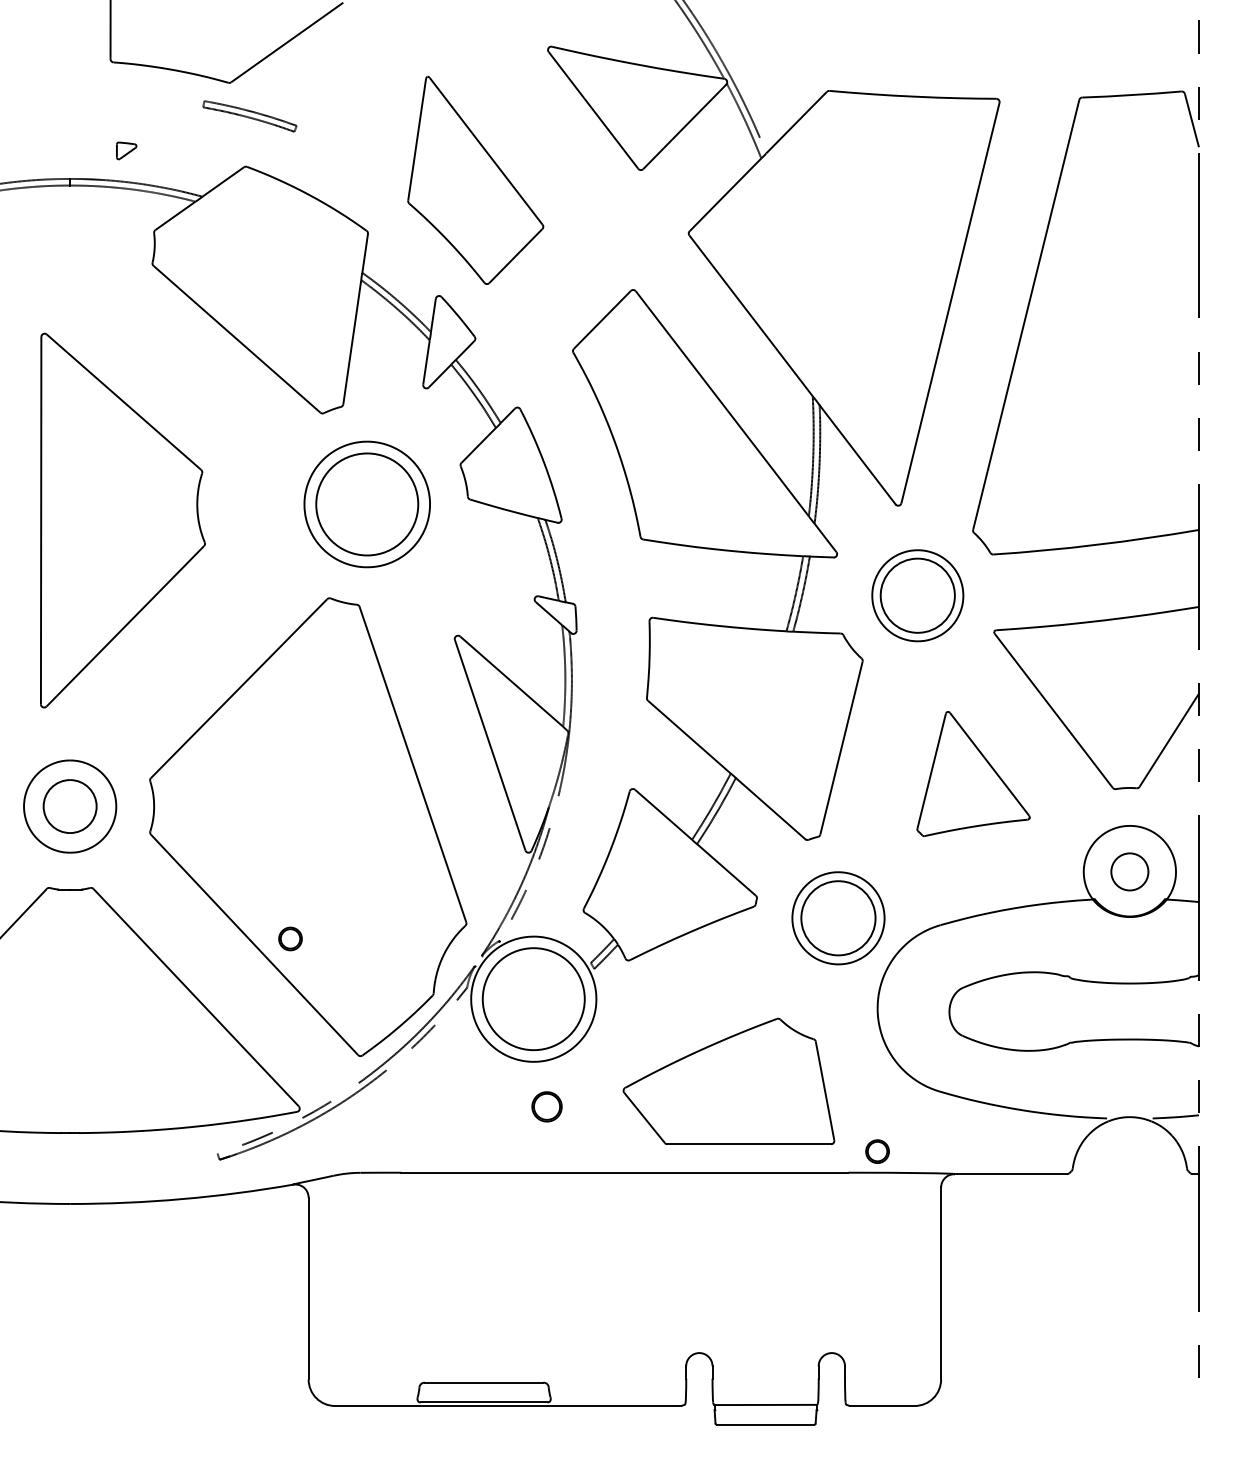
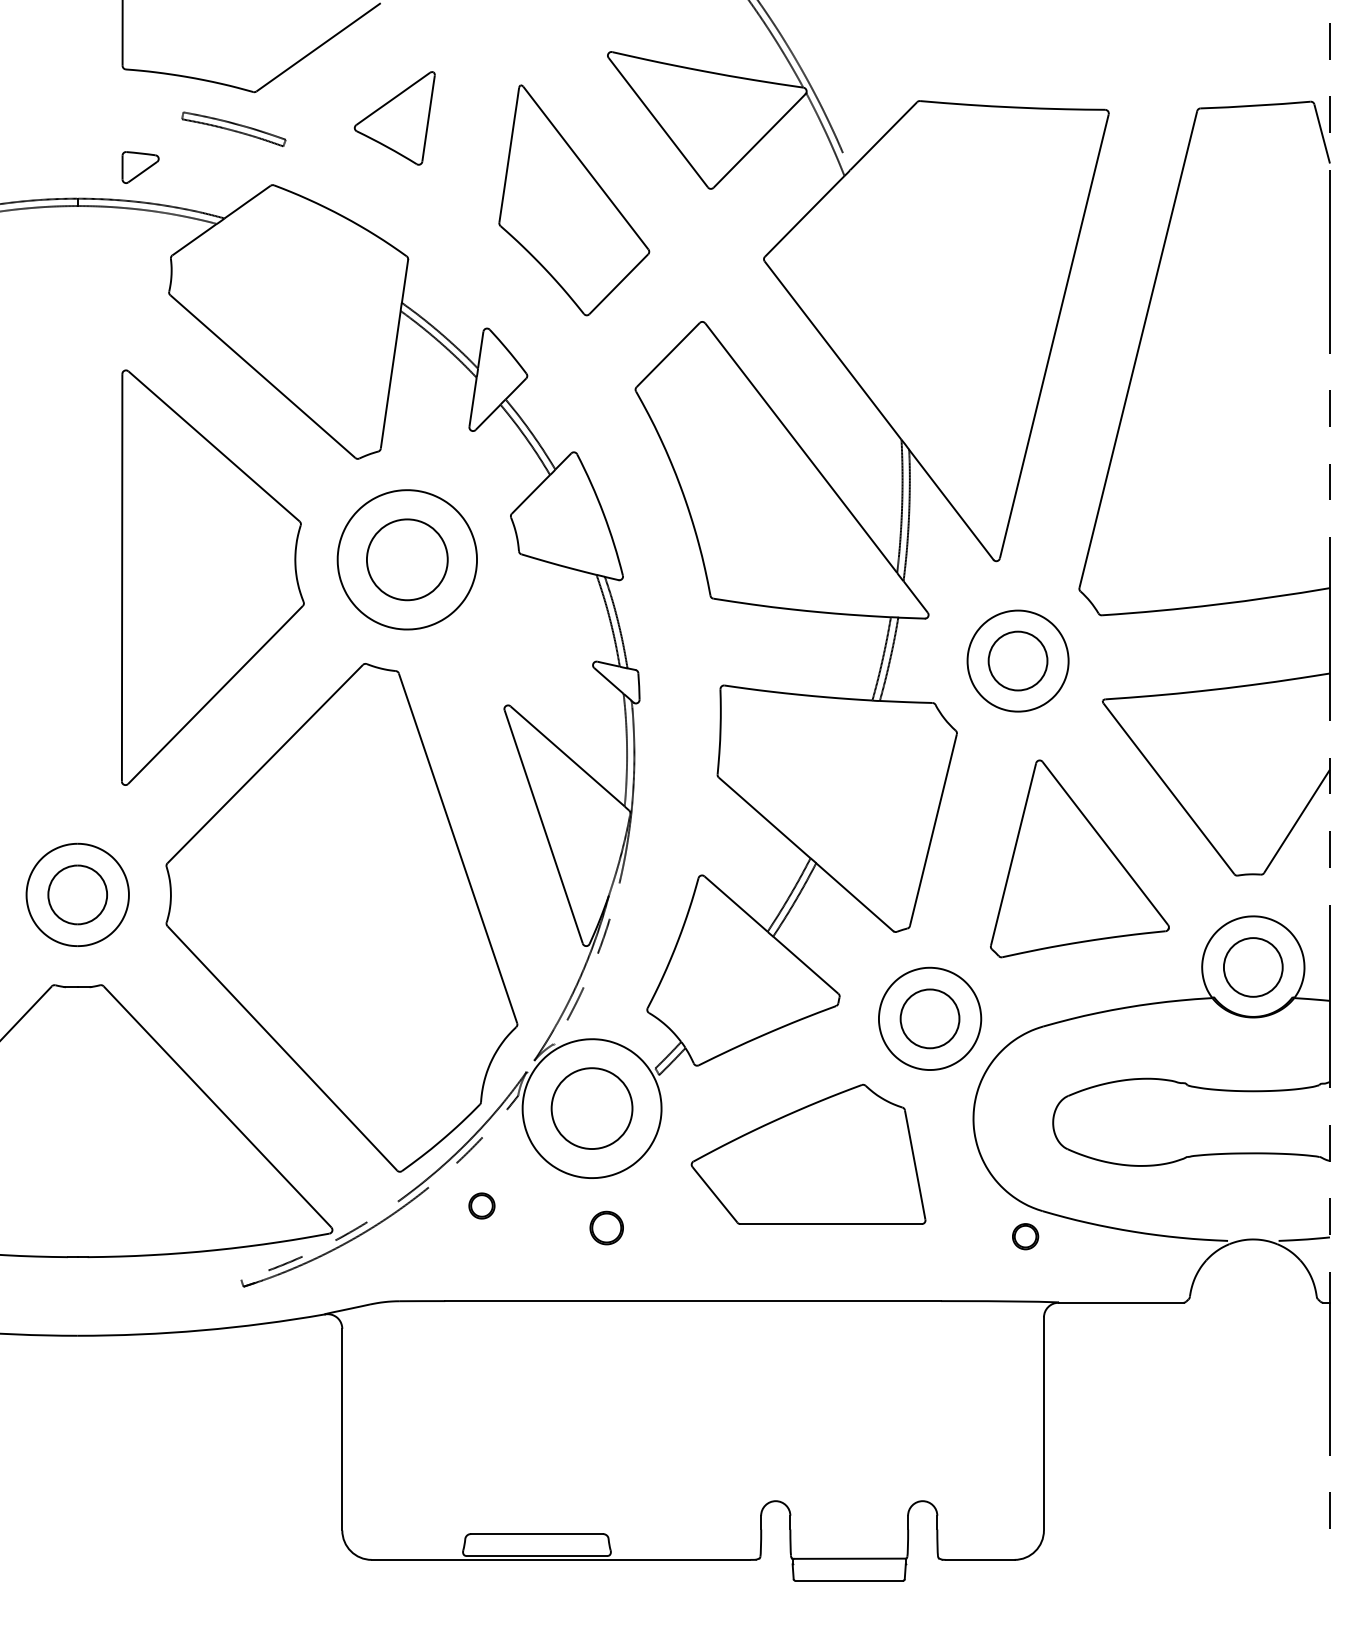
part: (355, 106) -> (394, 118), added
part: (249, 116) -> (233, 129), moved
part: (126, 150) -> (140, 167), size x1.67
part: (475, 180) -> (574, 200), moved
circle: (366, 504) -> (406, 559), size x0.71
part: (122, 520) -> (212, 577), moved
circle: (917, 595) -> (1017, 660), size x0.71
part: (973, 773) -> (1079, 858), size x1.43
circle: (1129, 871) -> (1252, 966), size x1.43
circle: (837, 917) -> (928, 1018), size x0.71
part: (290, 938) -> (481, 1205), moved
circle: (533, 998) -> (591, 1107), size x0.71
part: (728, 1081) -> (808, 1154), moved
part: (877, 1151) -> (1025, 1236), moved

